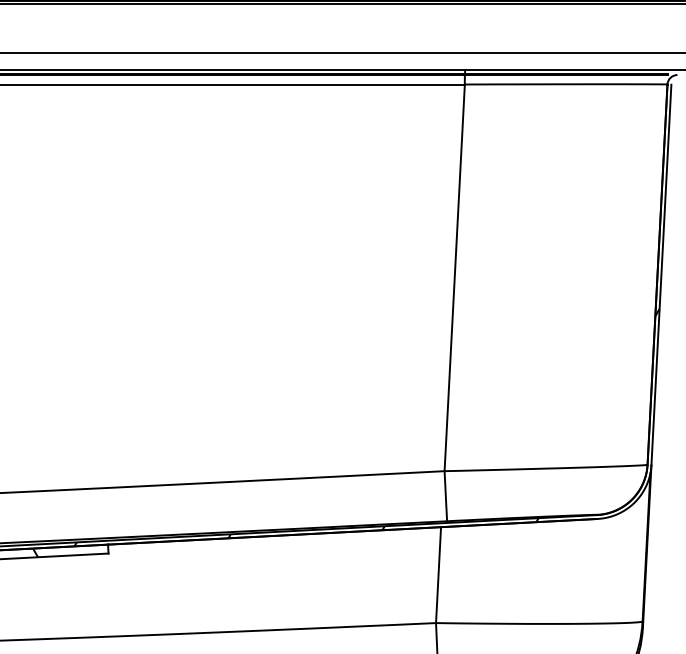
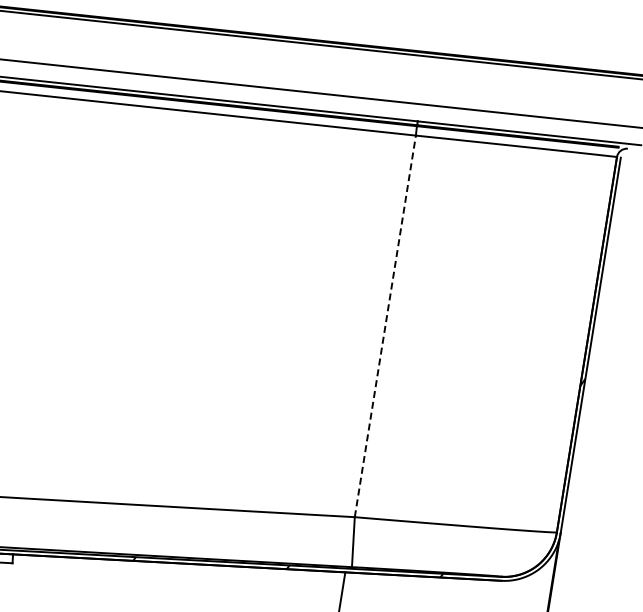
line: (454, 277) -> (385, 326), solid -> dashed

